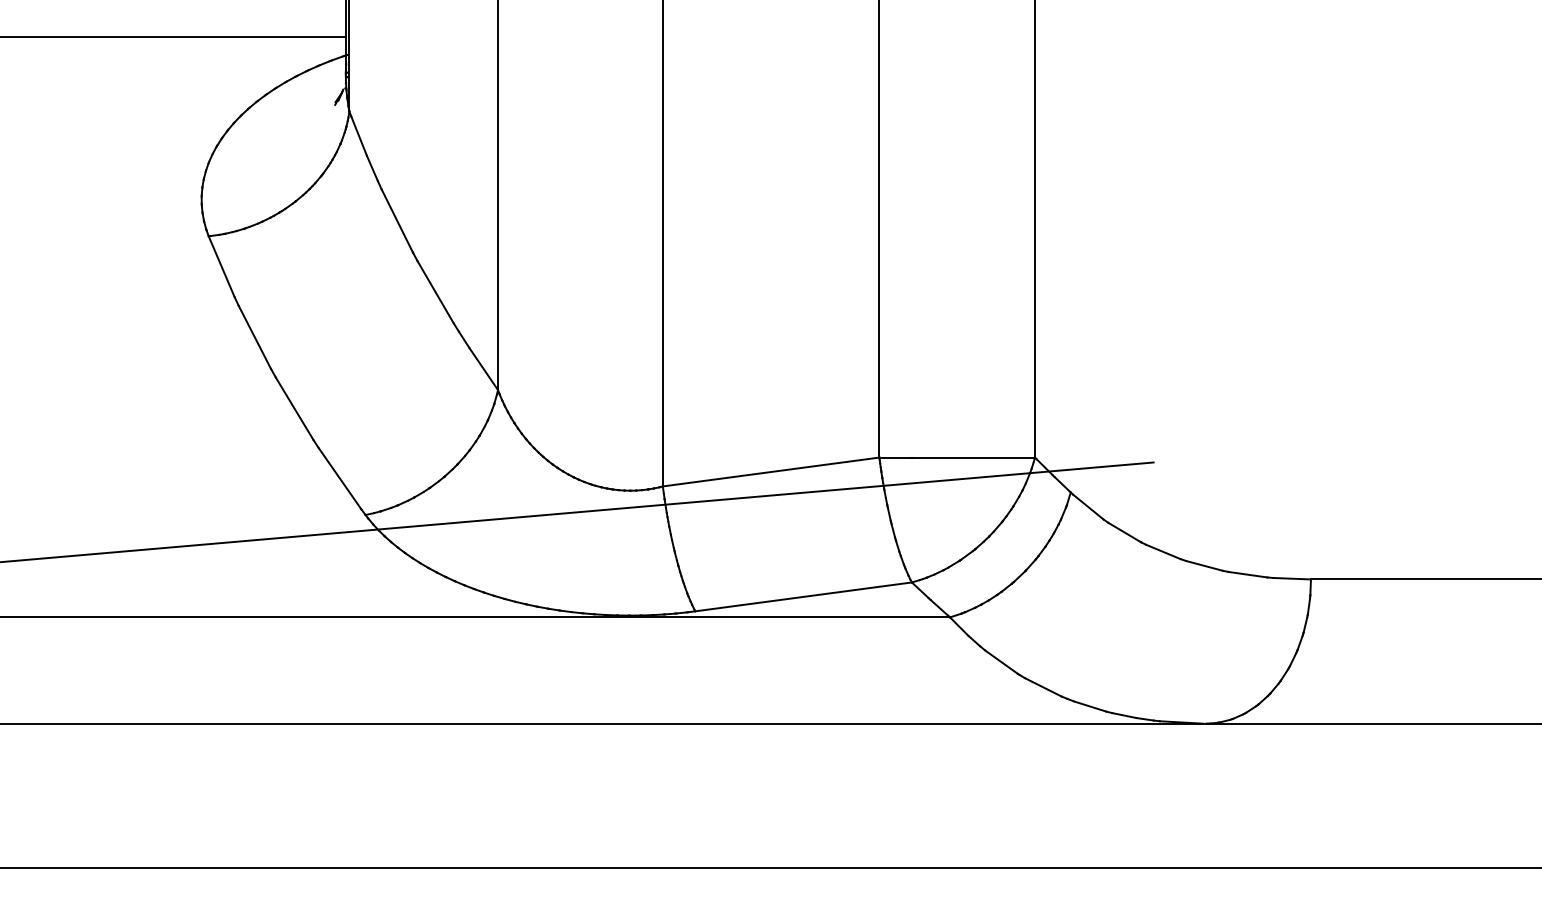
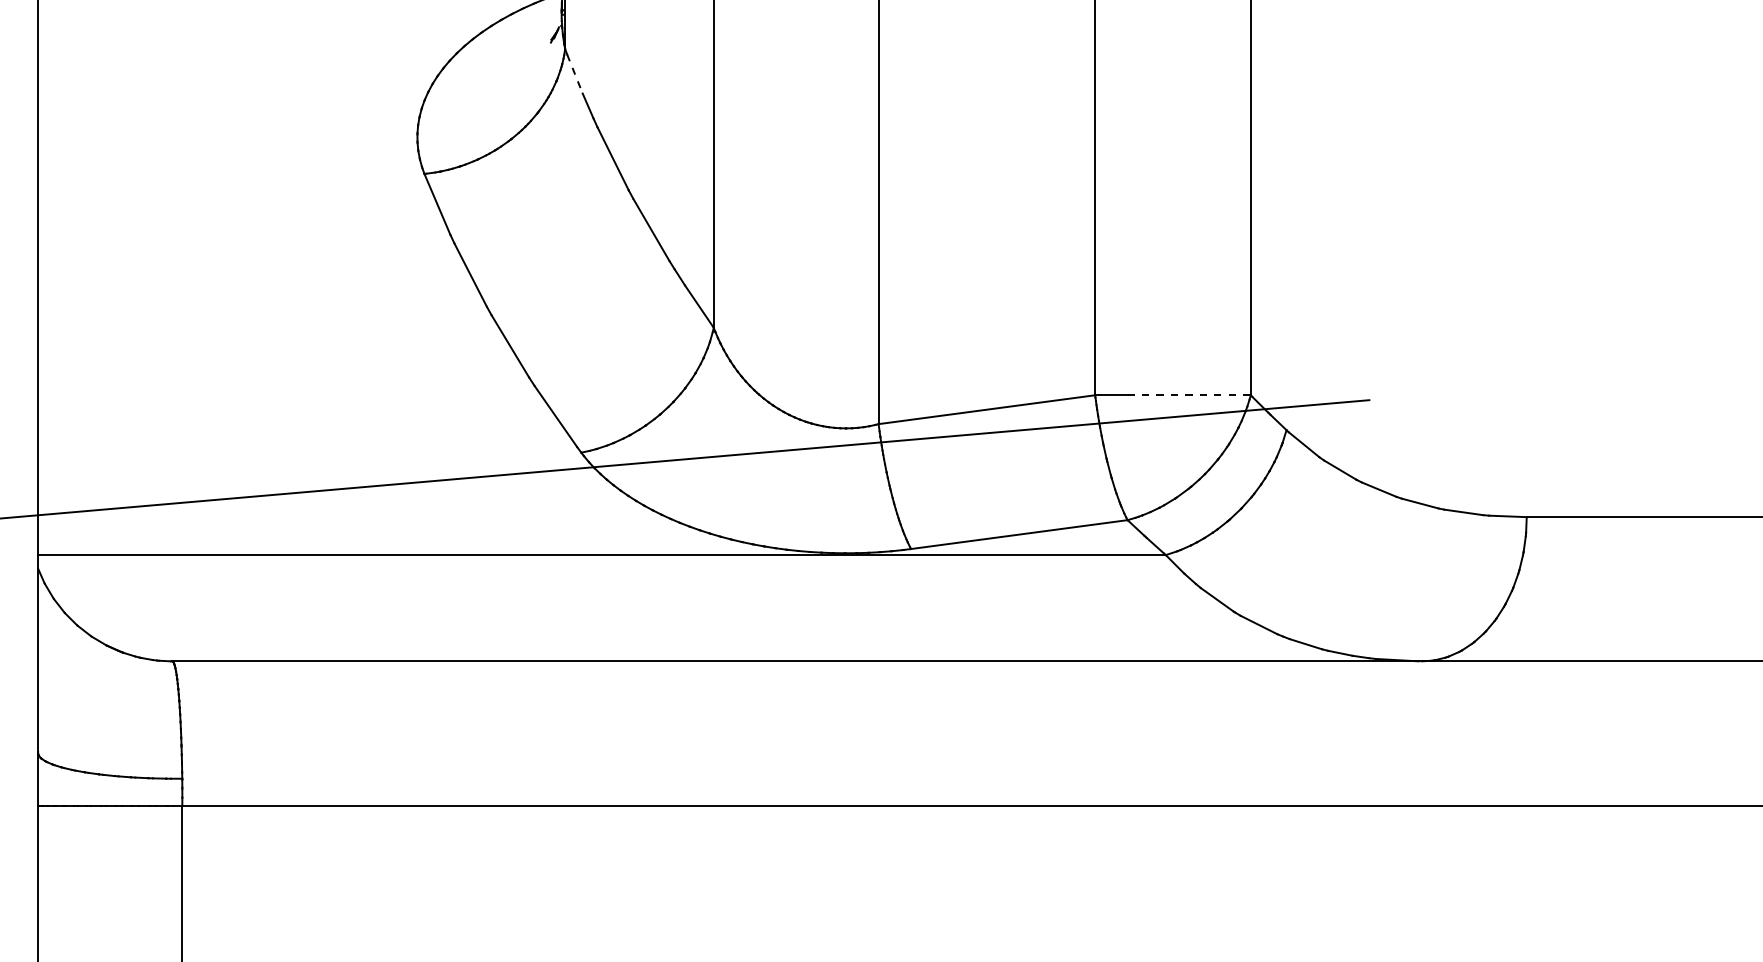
line: (358, 136) -> (574, 74), solid -> dashed
line: (973, 457) -> (1189, 395), solid -> dashed

